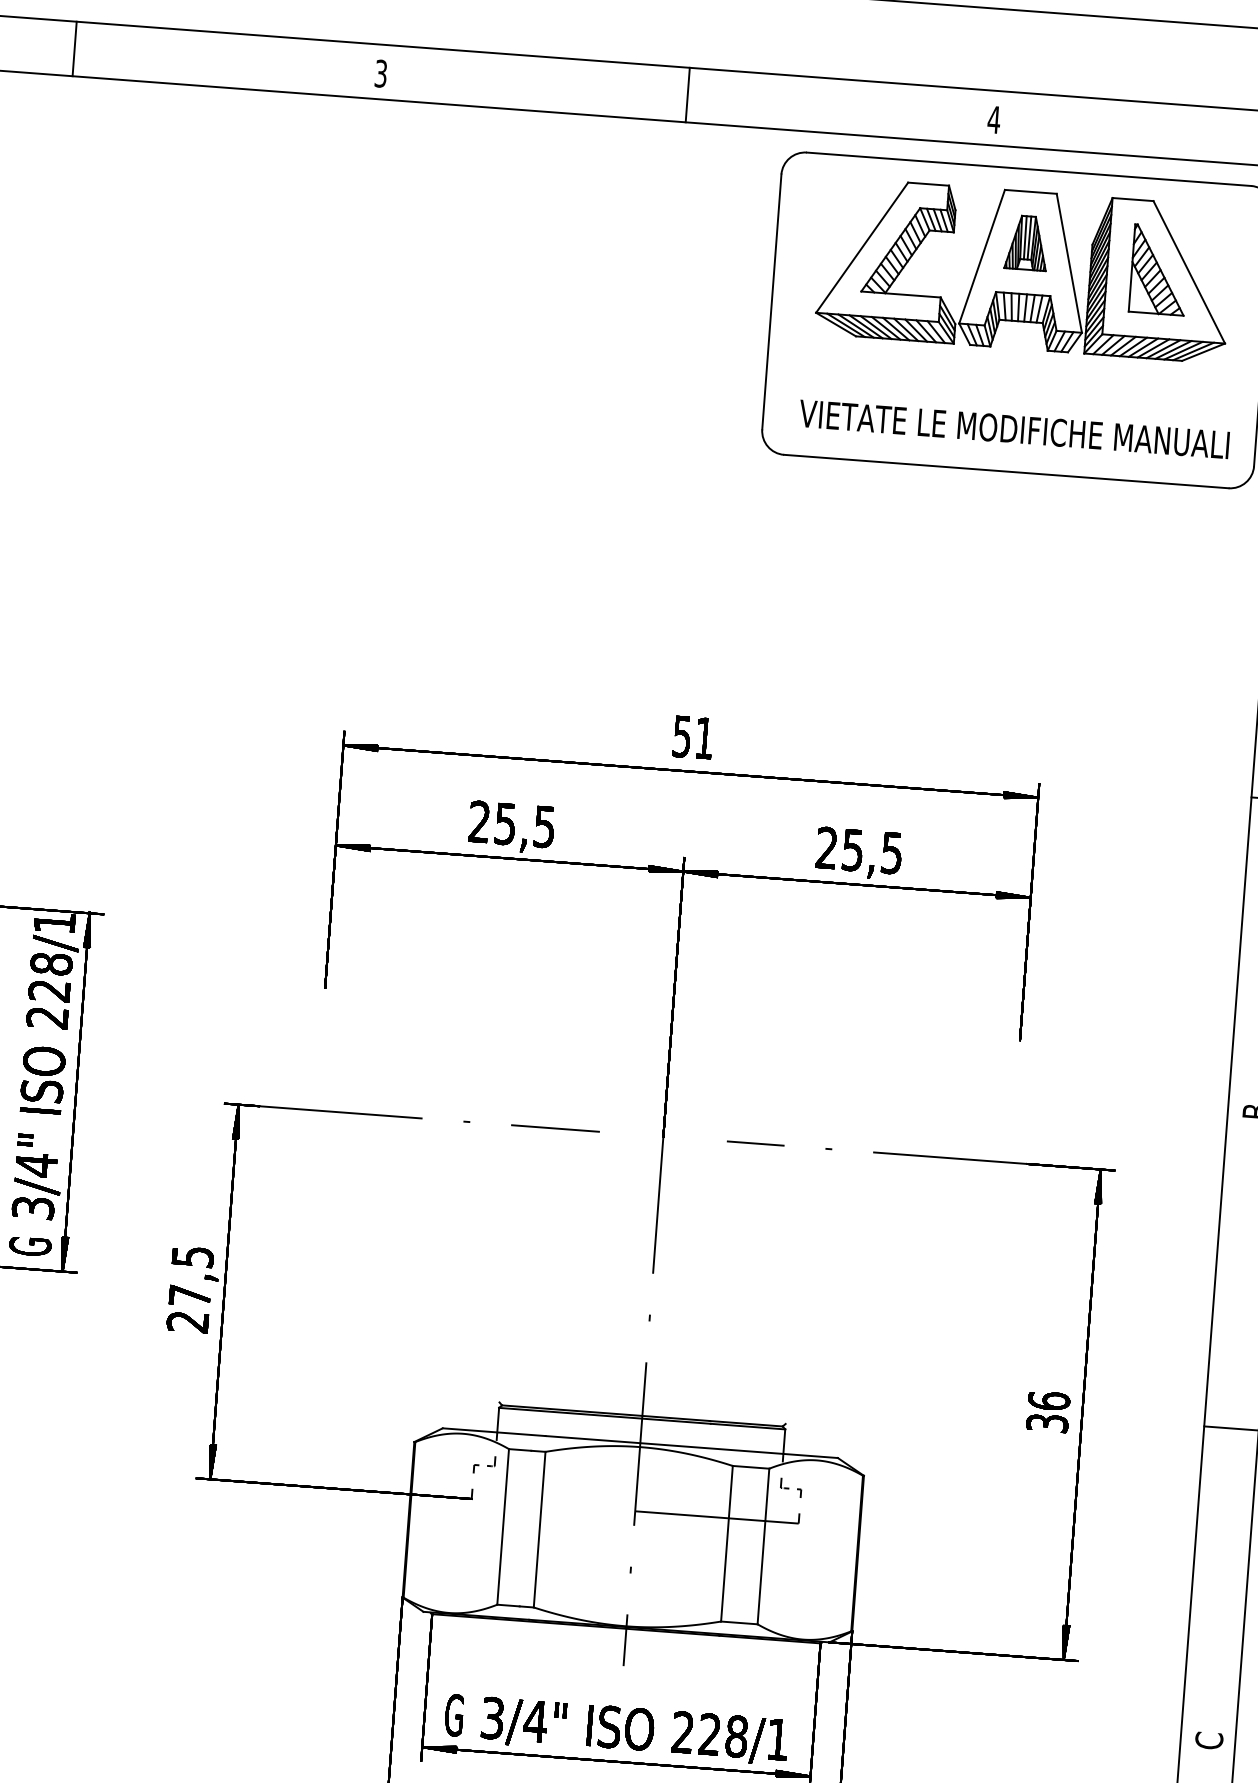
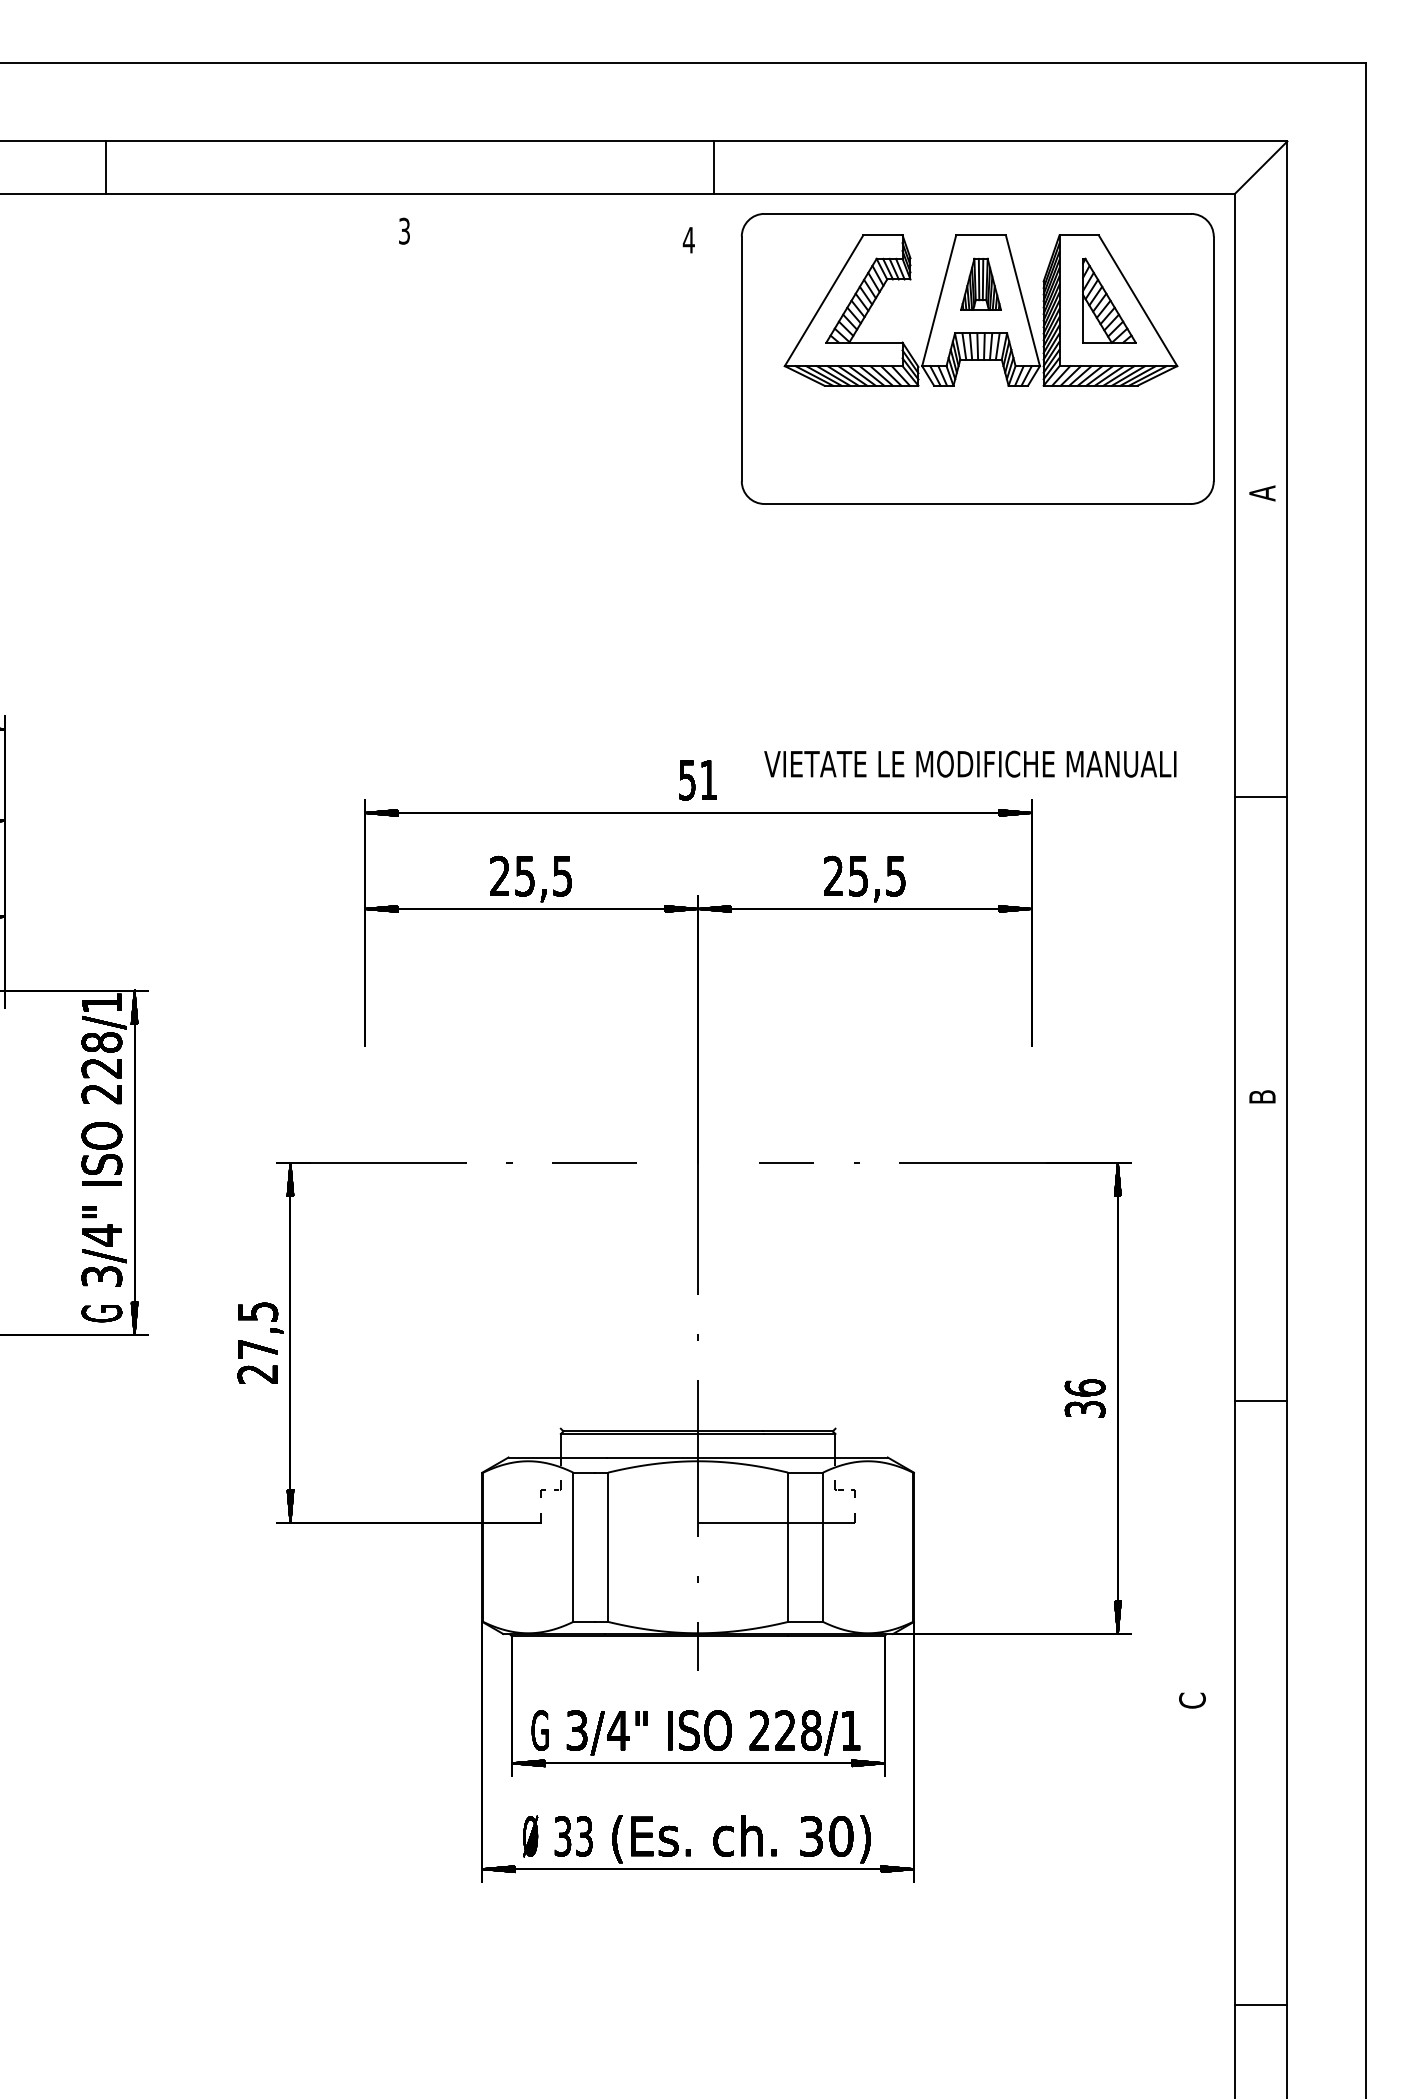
line: (74, 48) -> (106, 167), moved
text: (381, 72) -> (404, 230), moved
line: (687, 94) -> (713, 167), moved
text: (993, 120) -> (688, 240), moved
text: (1014, 428) -> (970, 763), moved
text: (1209, 1740) -> (1192, 1700), moved

